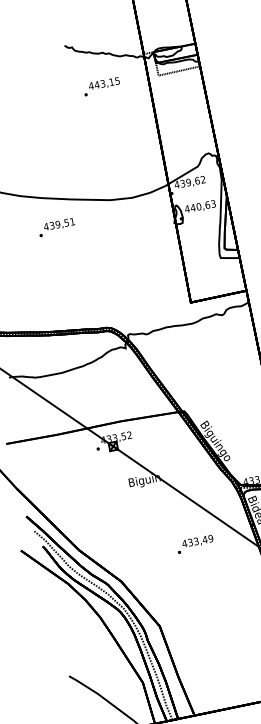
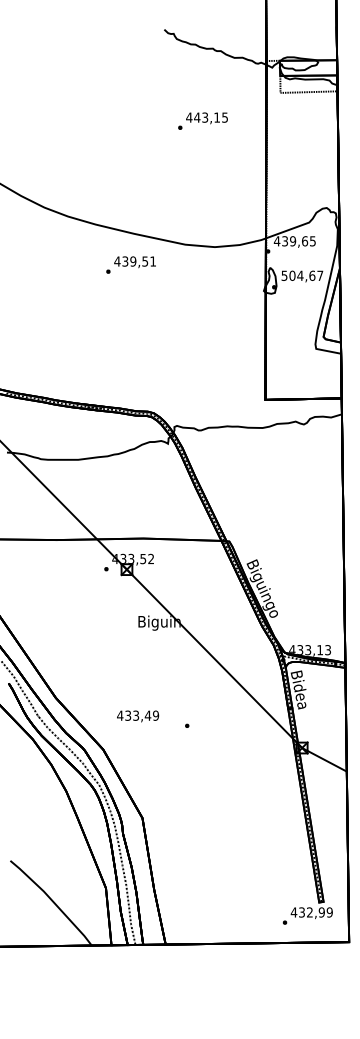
text: (101, 86) -> (202, 120), moved
text: (202, 179) -> (312, 241), 439,62 -> 439,65
text: (200, 206) -> (302, 275), 440,63 -> 504,67
text: (56, 227) -> (130, 264), moved
text: (198, 541) -> (138, 716), moved

